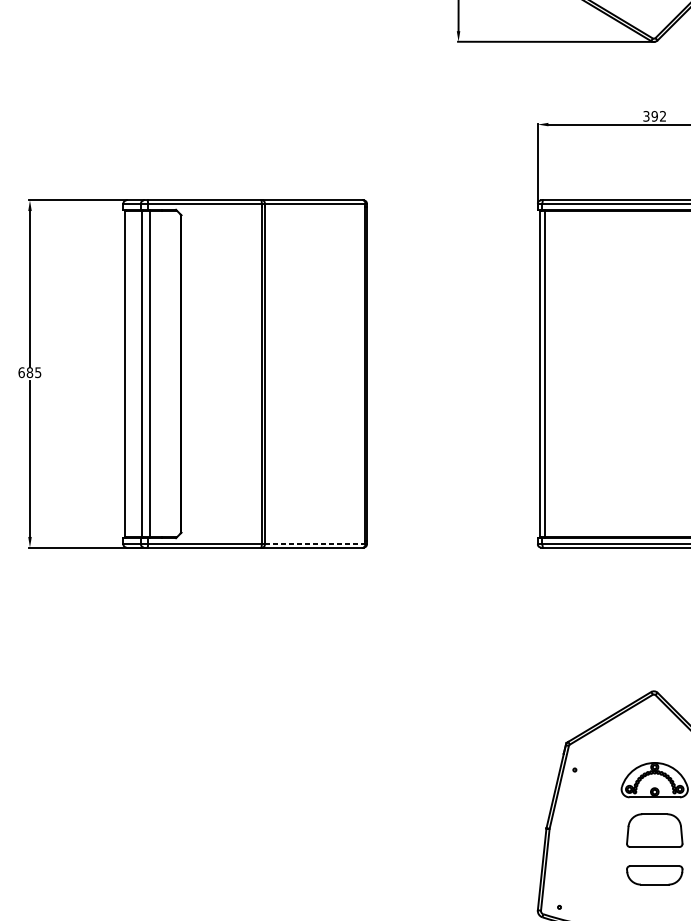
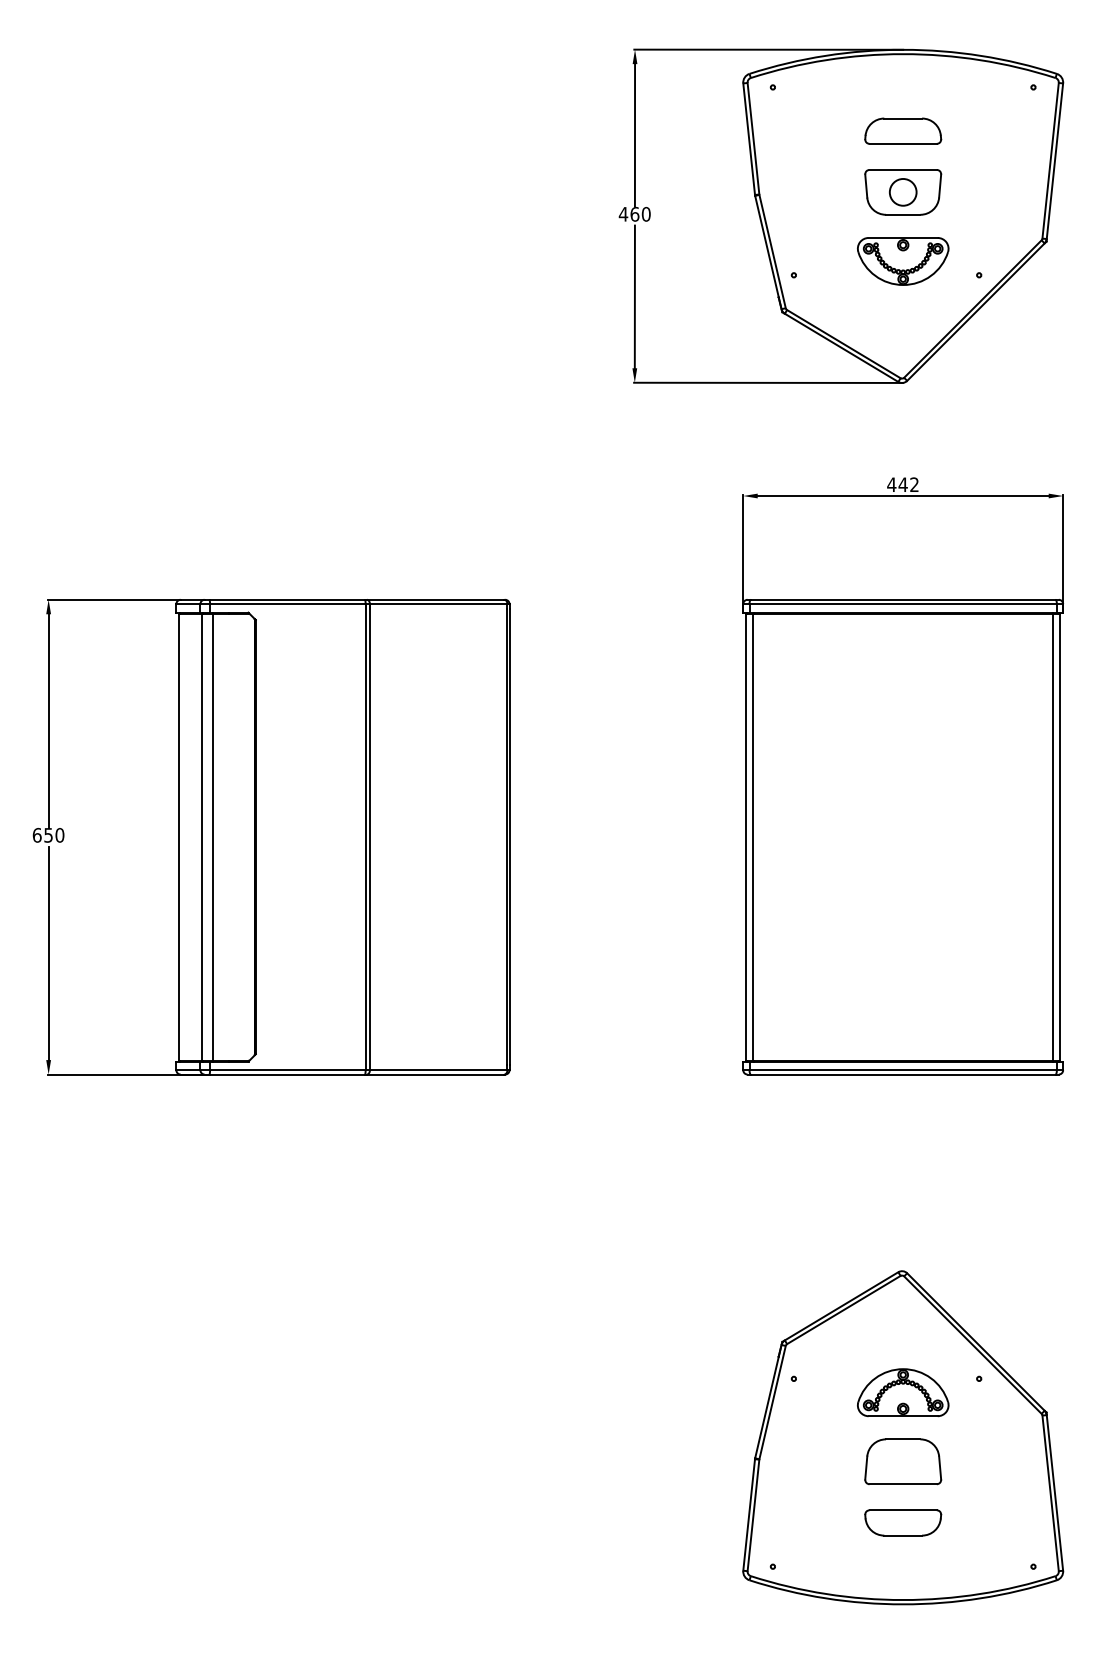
text: (650, 116) -> (897, 484), 392 -> 442
text: (34, 372) -> (54, 835), 685 -> 650
line: (315, 544) -> (438, 1070), dashed -> solid

